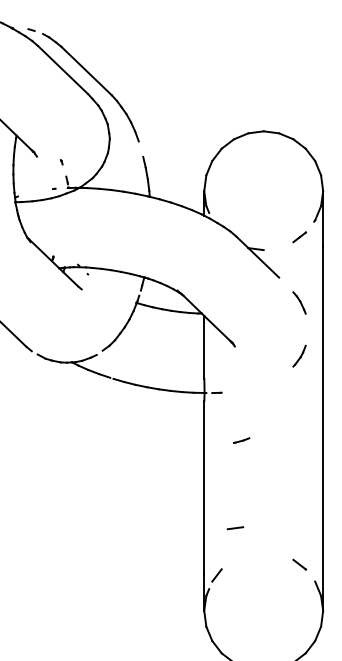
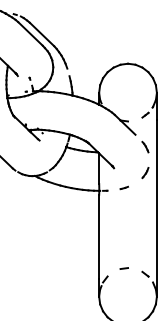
part: (239, 439) -> (123, 187), moved
line: (233, 528) -> (123, 268), moved

